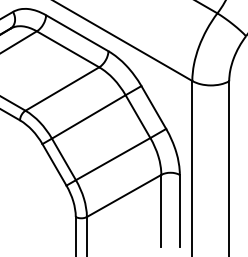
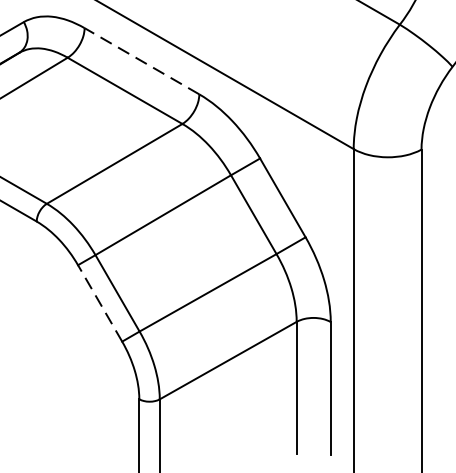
line: (76, 32) -> (140, 59), solid -> dashed
line: (54, 164) -> (100, 302), solid -> dashed

